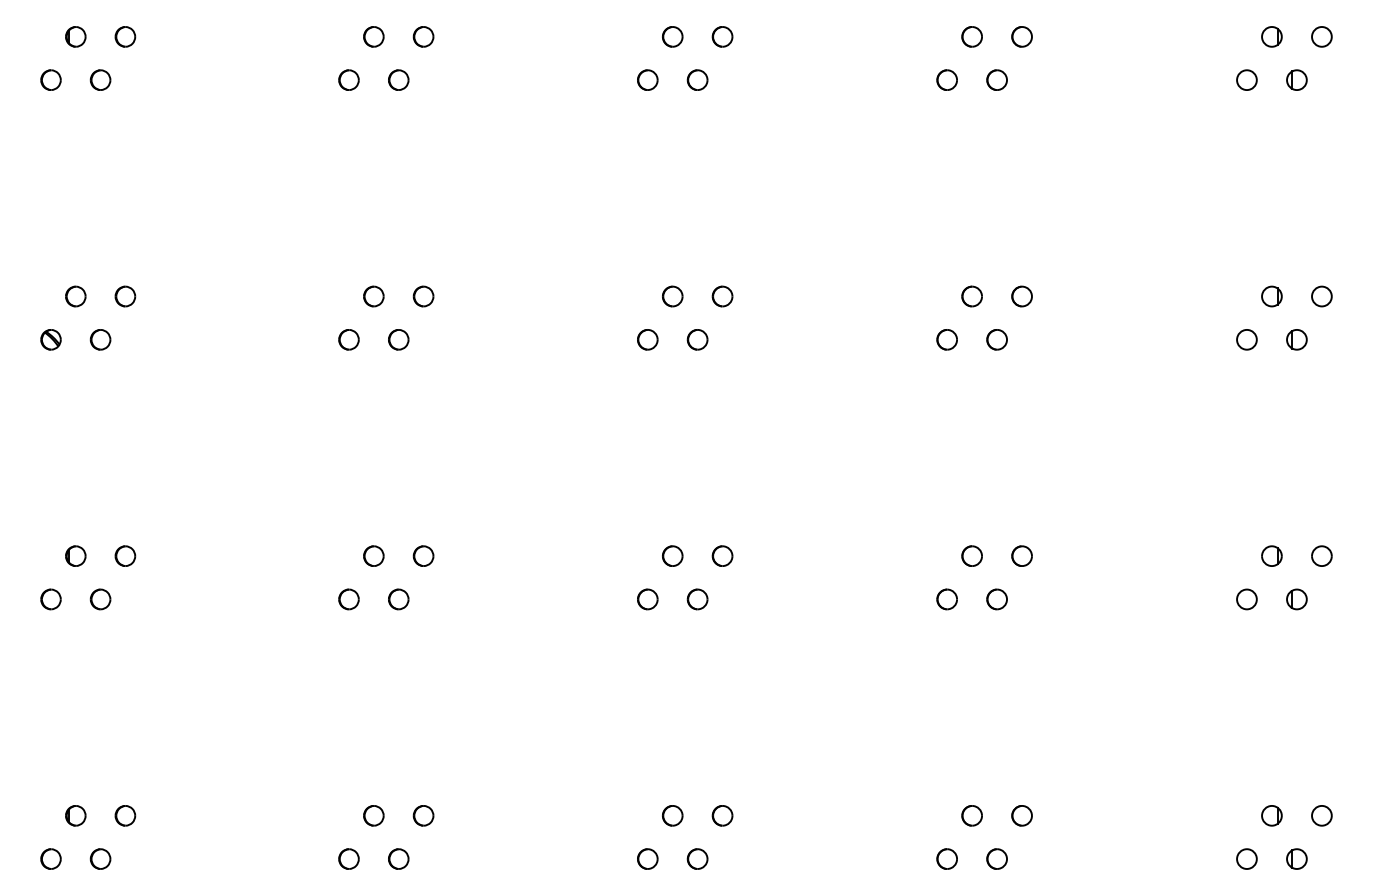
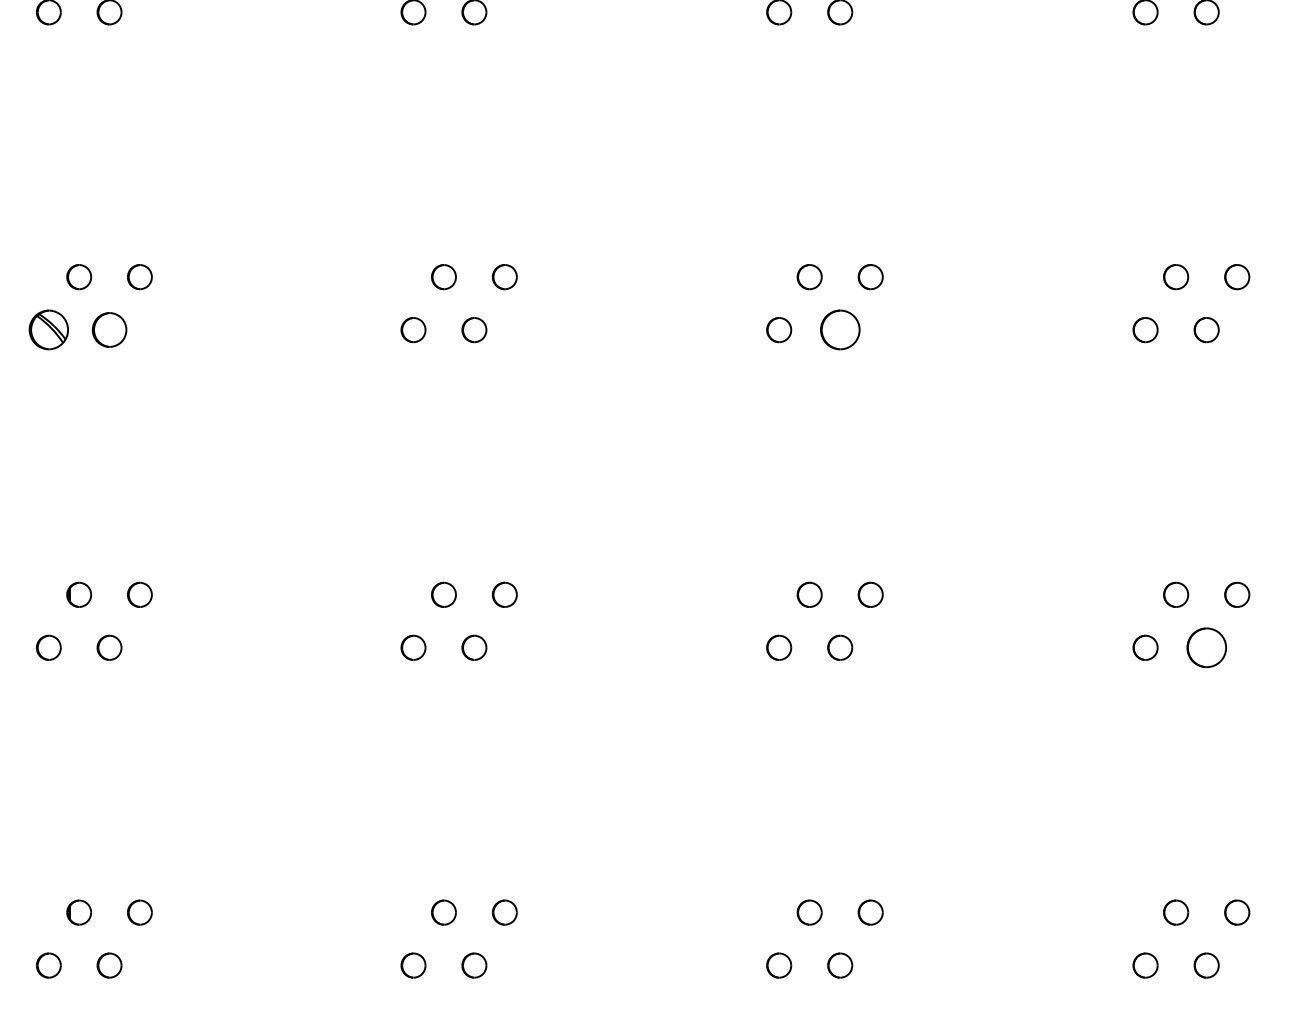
part: (50, 339) -> (48, 329), size x1.6
part: (100, 339) -> (109, 329), size x1.4
part: (697, 339) -> (840, 329), size x1.6
part: (996, 599) -> (1205, 647), size x1.6

